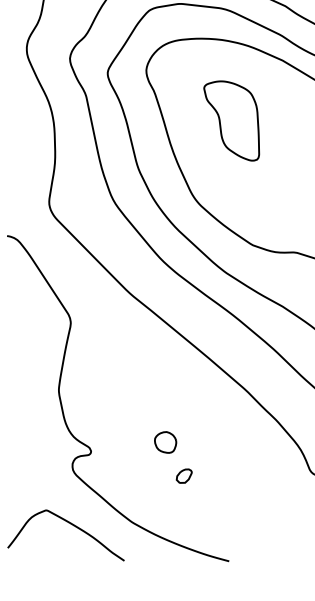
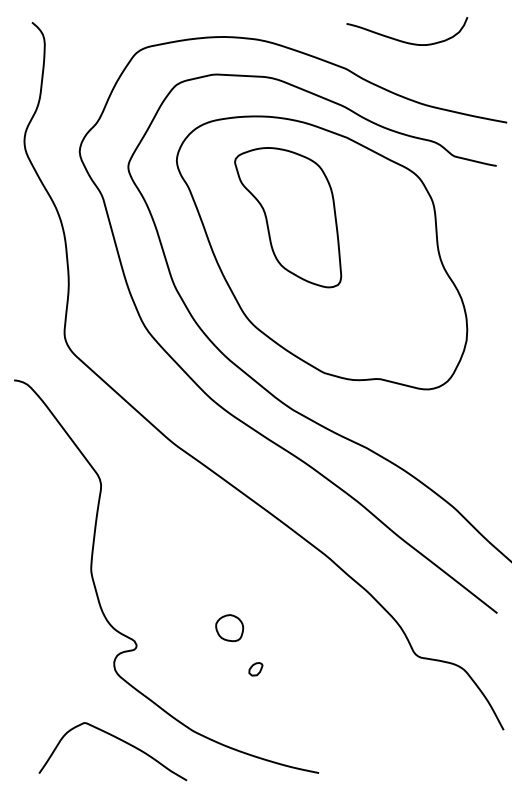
part: (231, 120) -> (288, 217), size x1.43
part: (183, 476) -> (255, 669), size x0.71

